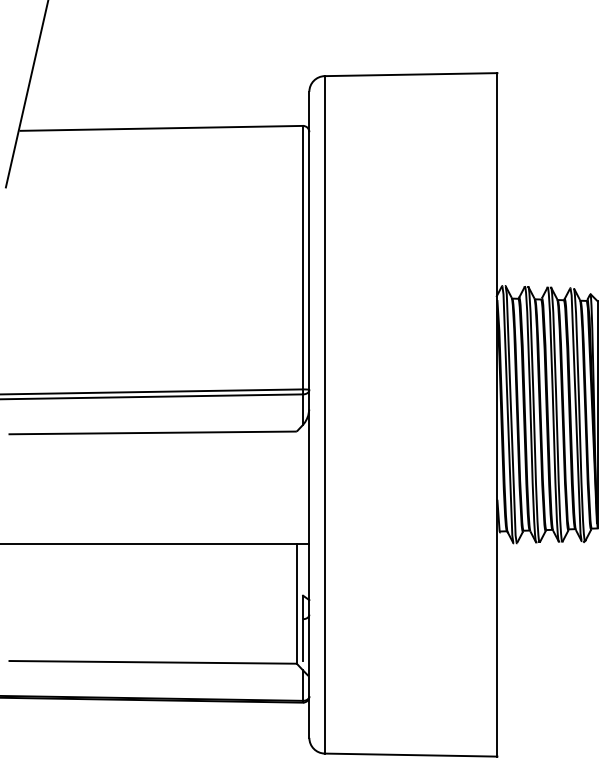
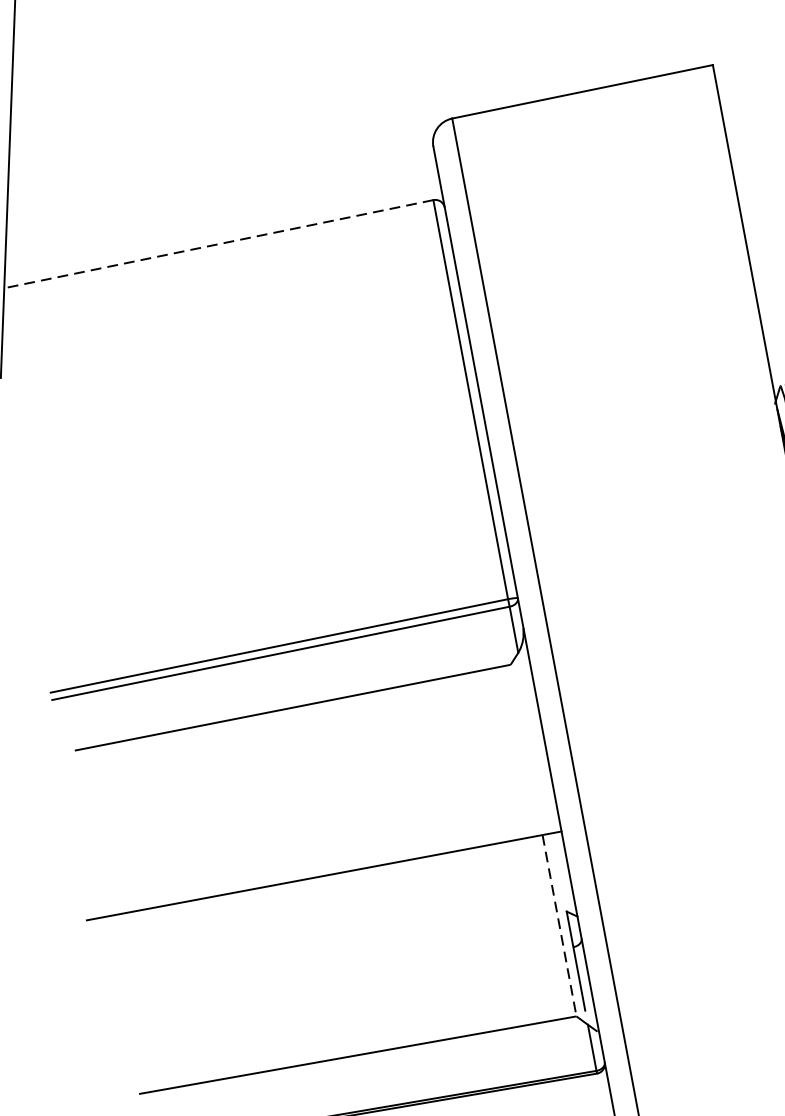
line: (161, 128) -> (219, 244), solid -> dashed
line: (296, 604) -> (559, 926), solid -> dashed

